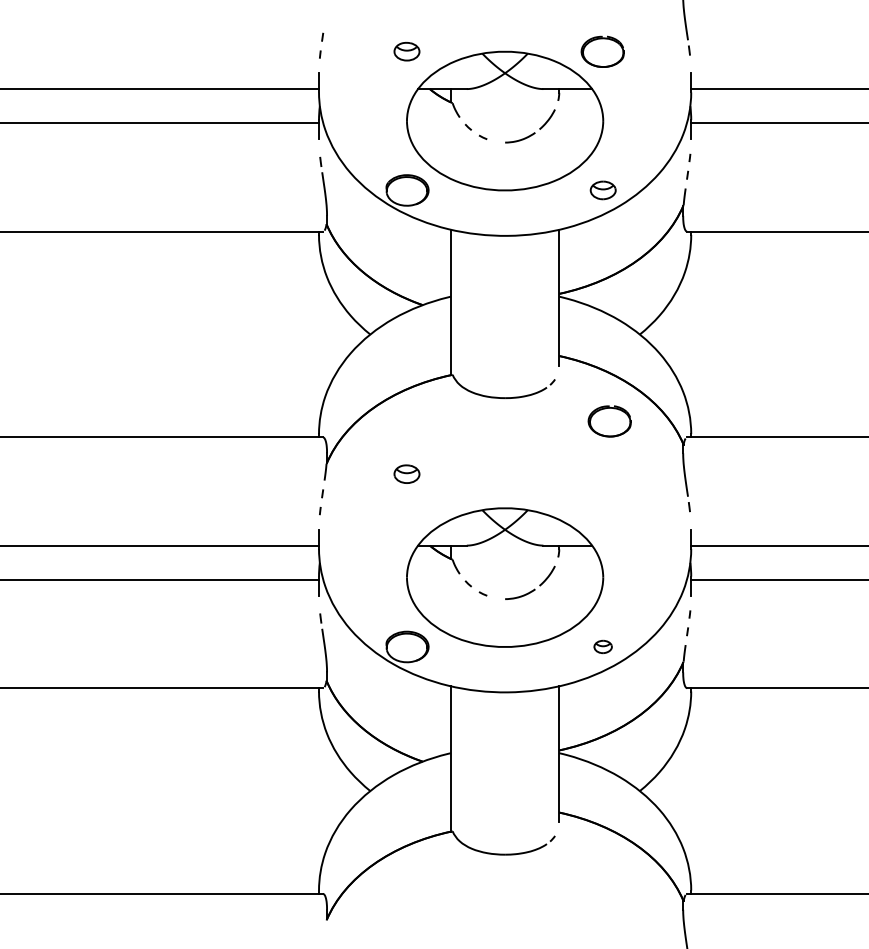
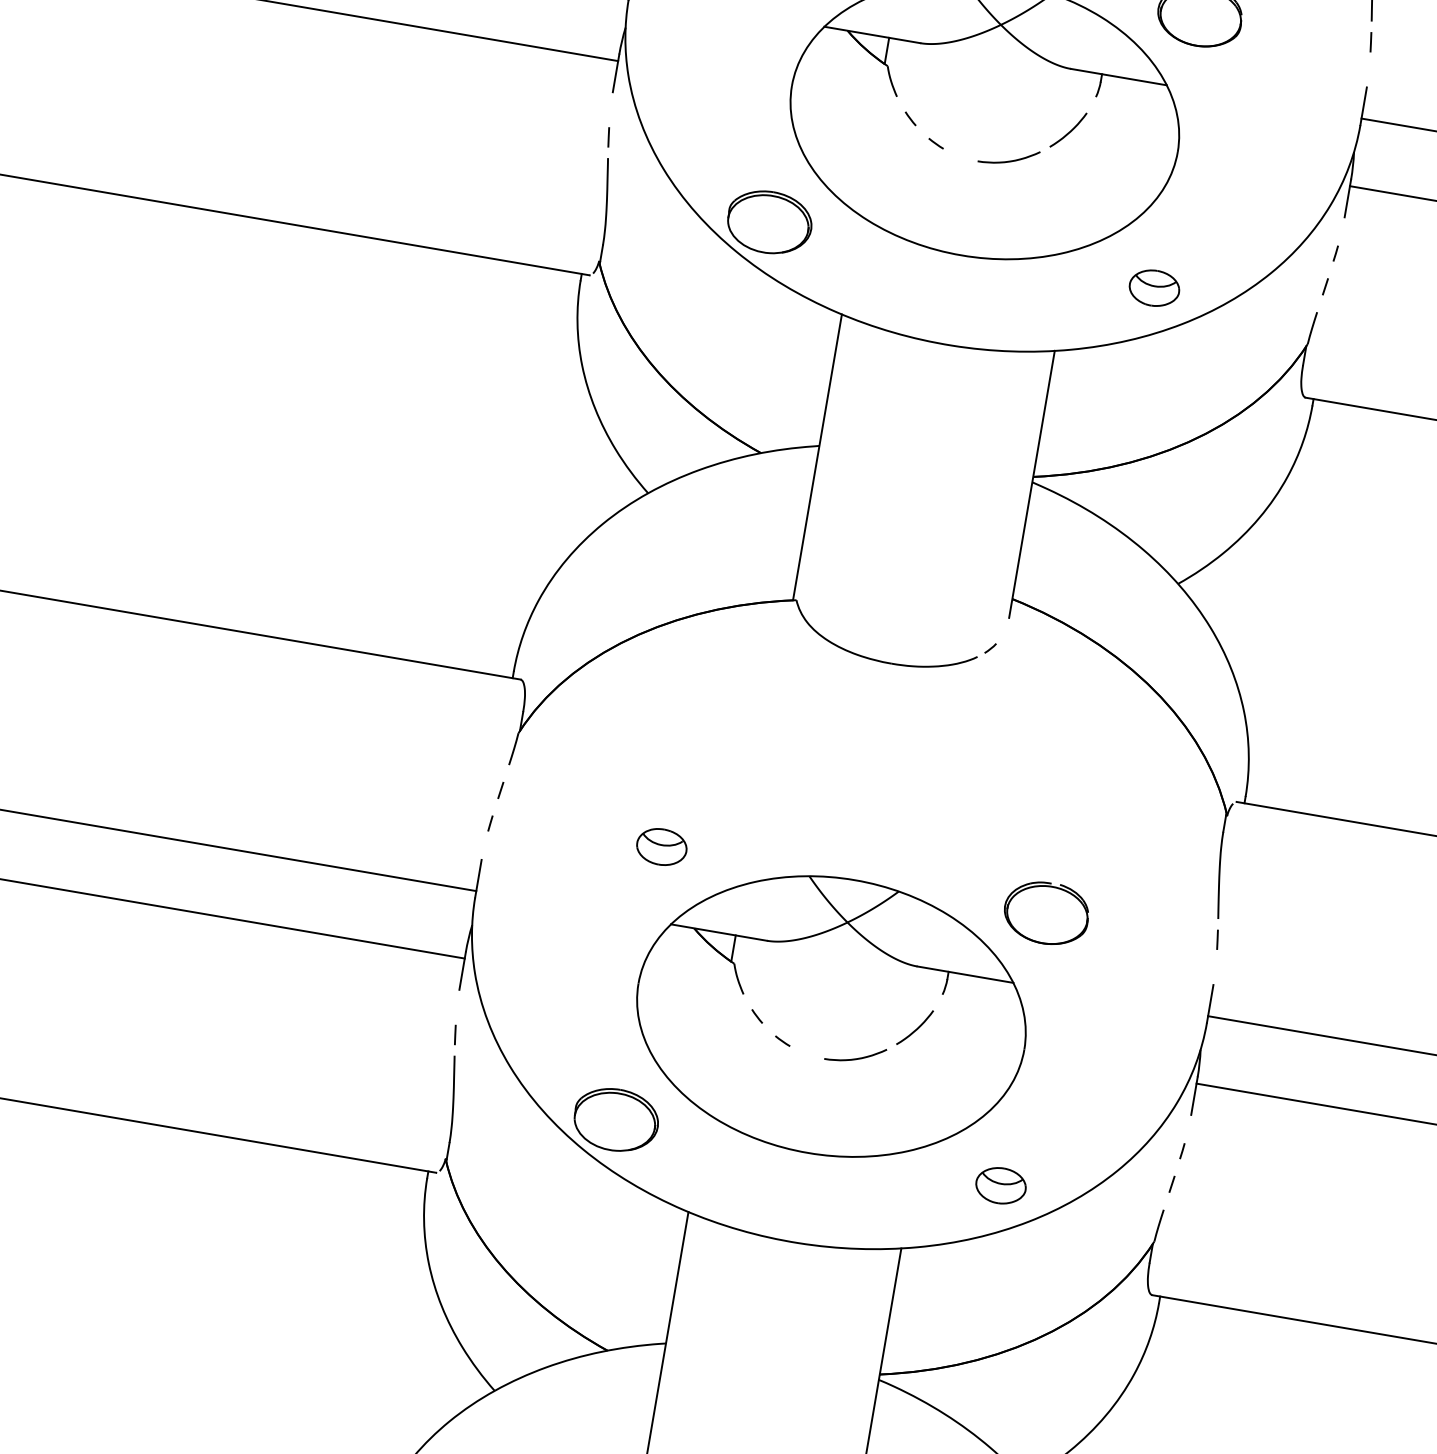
part: (609, 421) -> (1046, 913), moved
part: (406, 473) -> (661, 845), moved
part: (602, 646) -> (999, 1184), size x1.43

